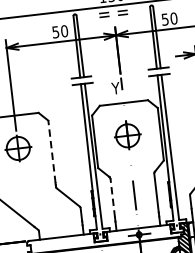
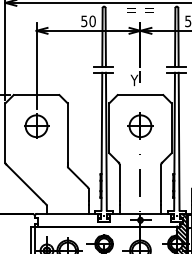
line: (51, 152) -> (67, 133), dashed -> solid
line: (112, 197) -> (119, 182), dashed -> solid

